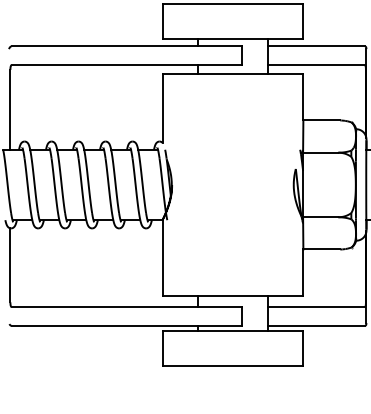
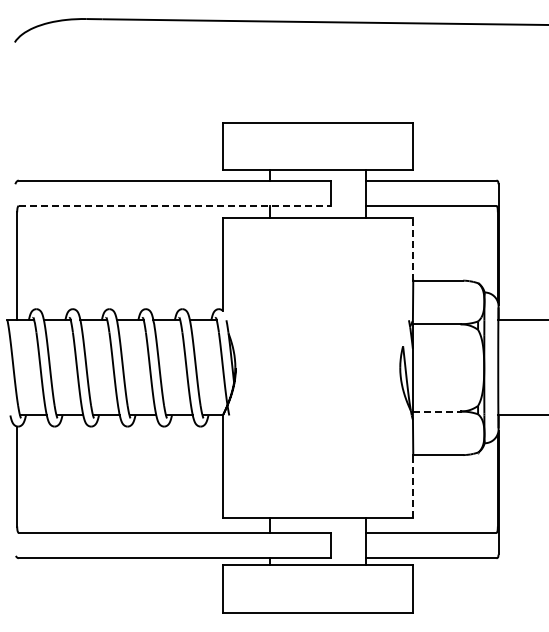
line: (126, 64) -> (174, 205), solid -> dashed
line: (303, 96) -> (413, 248), solid -> dashed
line: (320, 217) -> (436, 411), solid -> dashed
line: (303, 271) -> (413, 485), solid -> dashed

